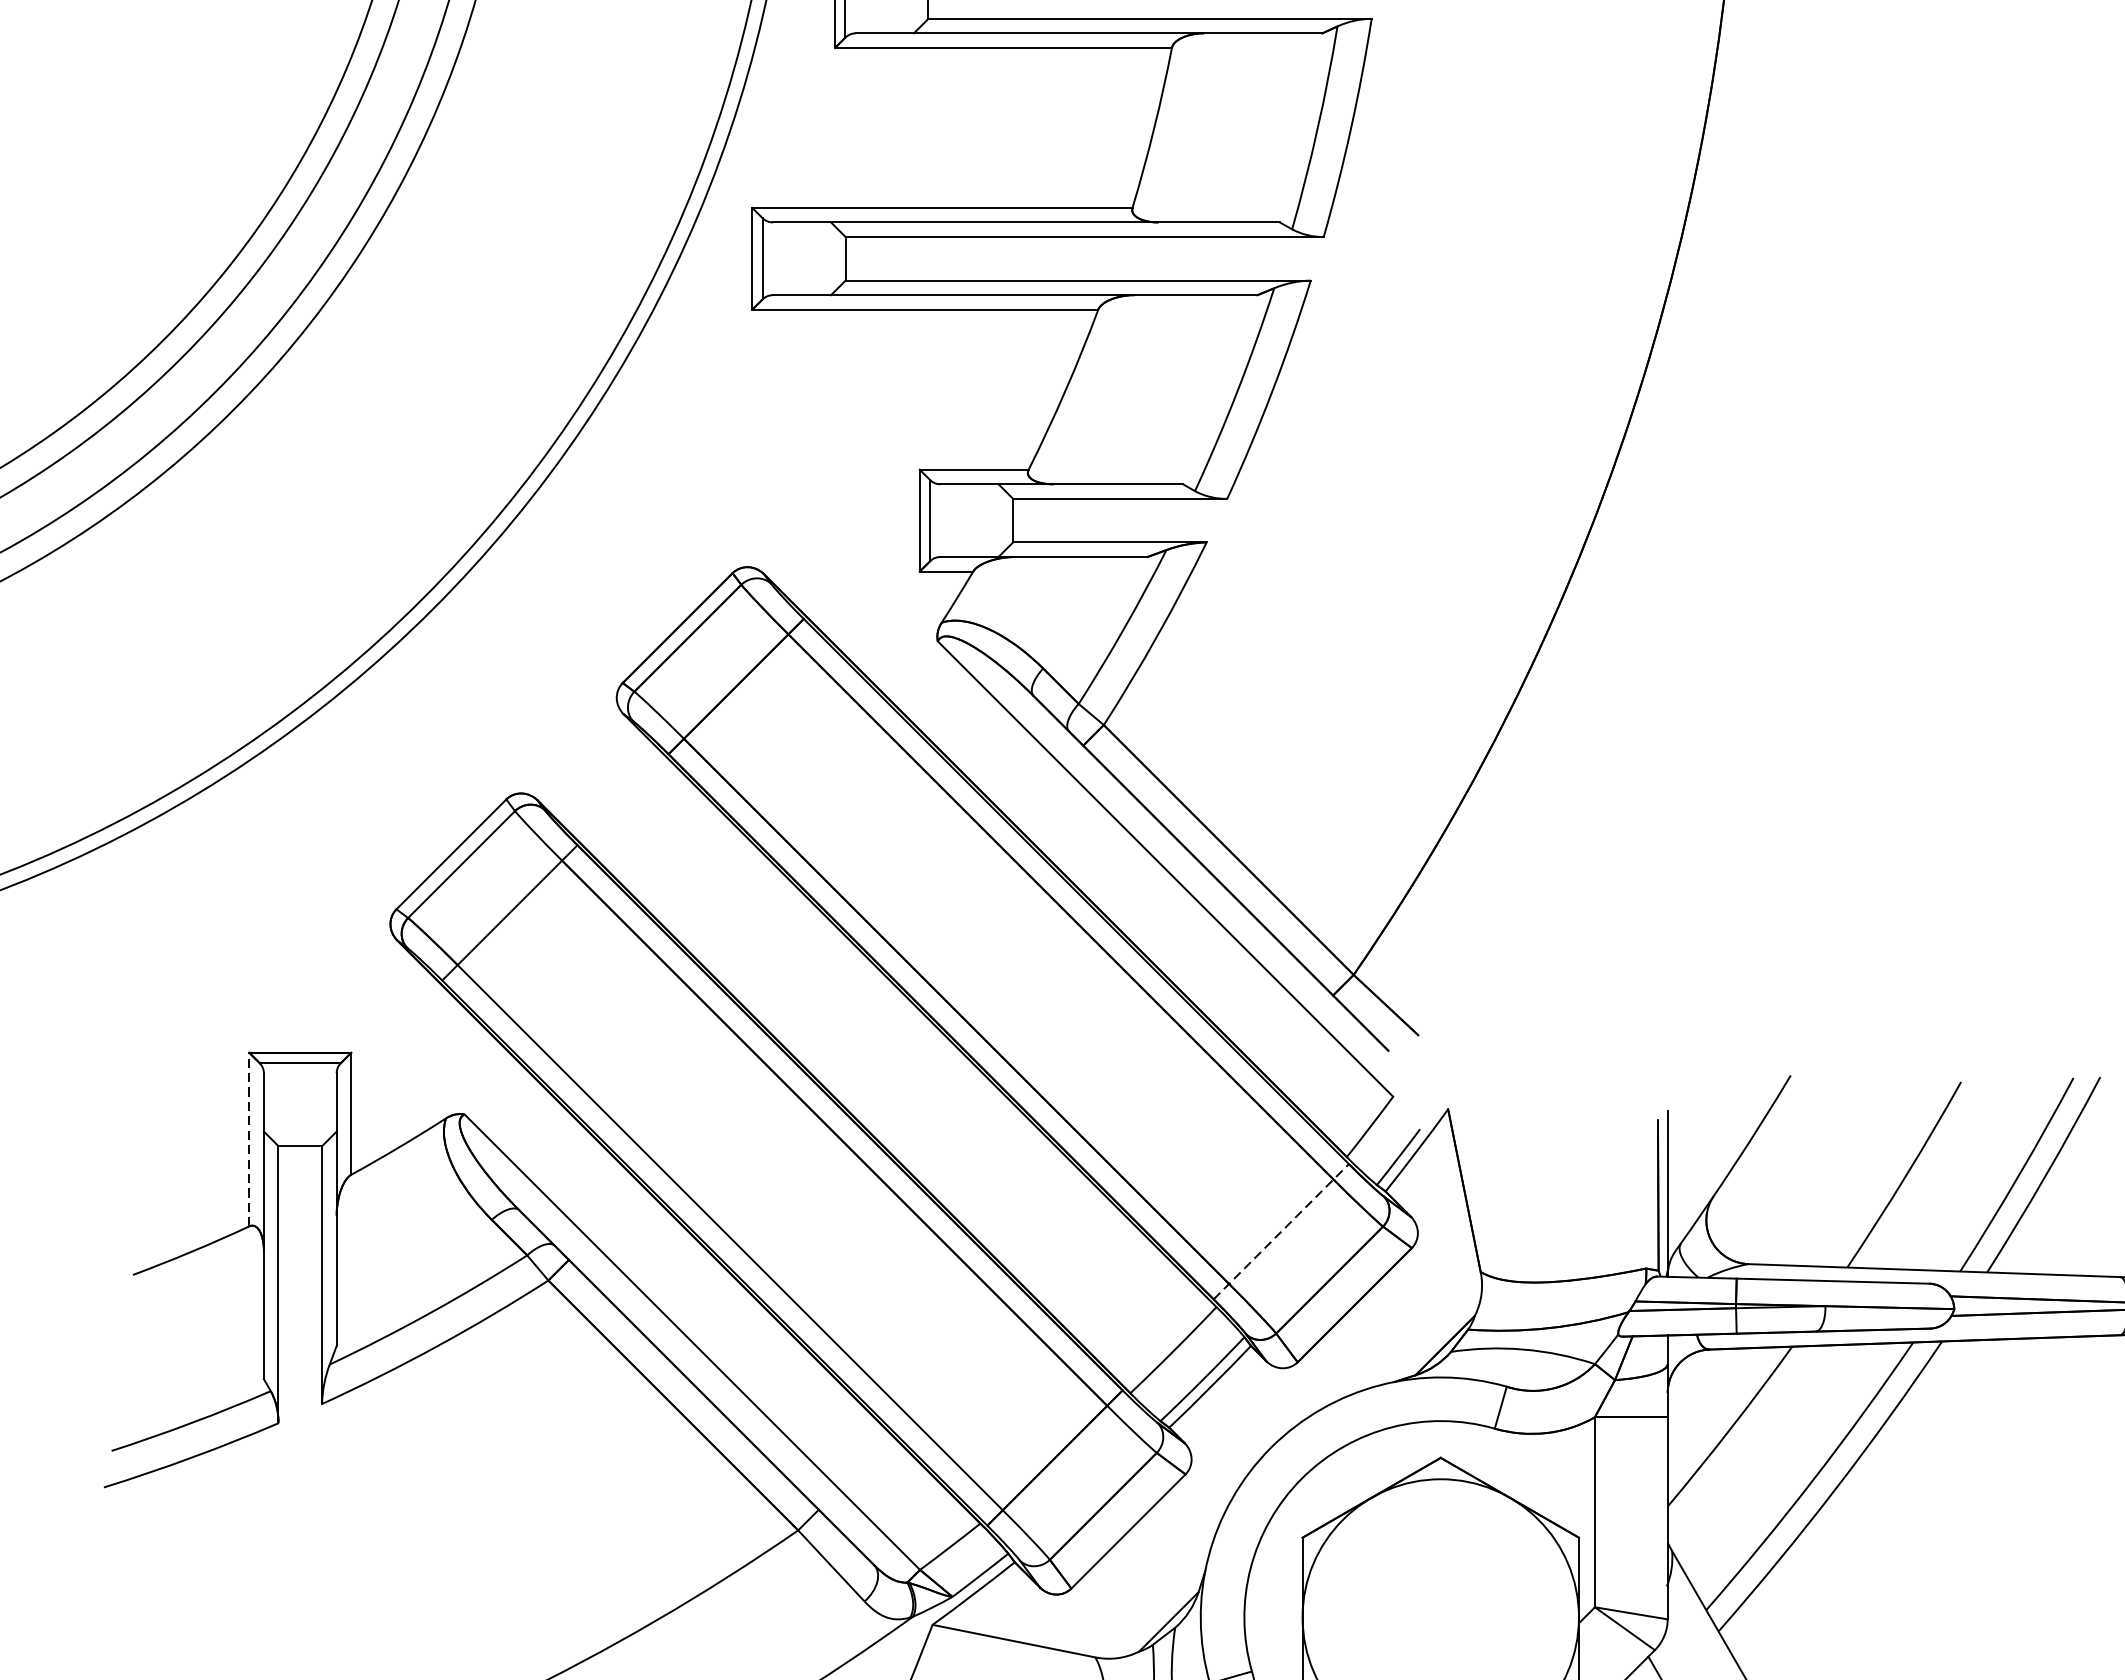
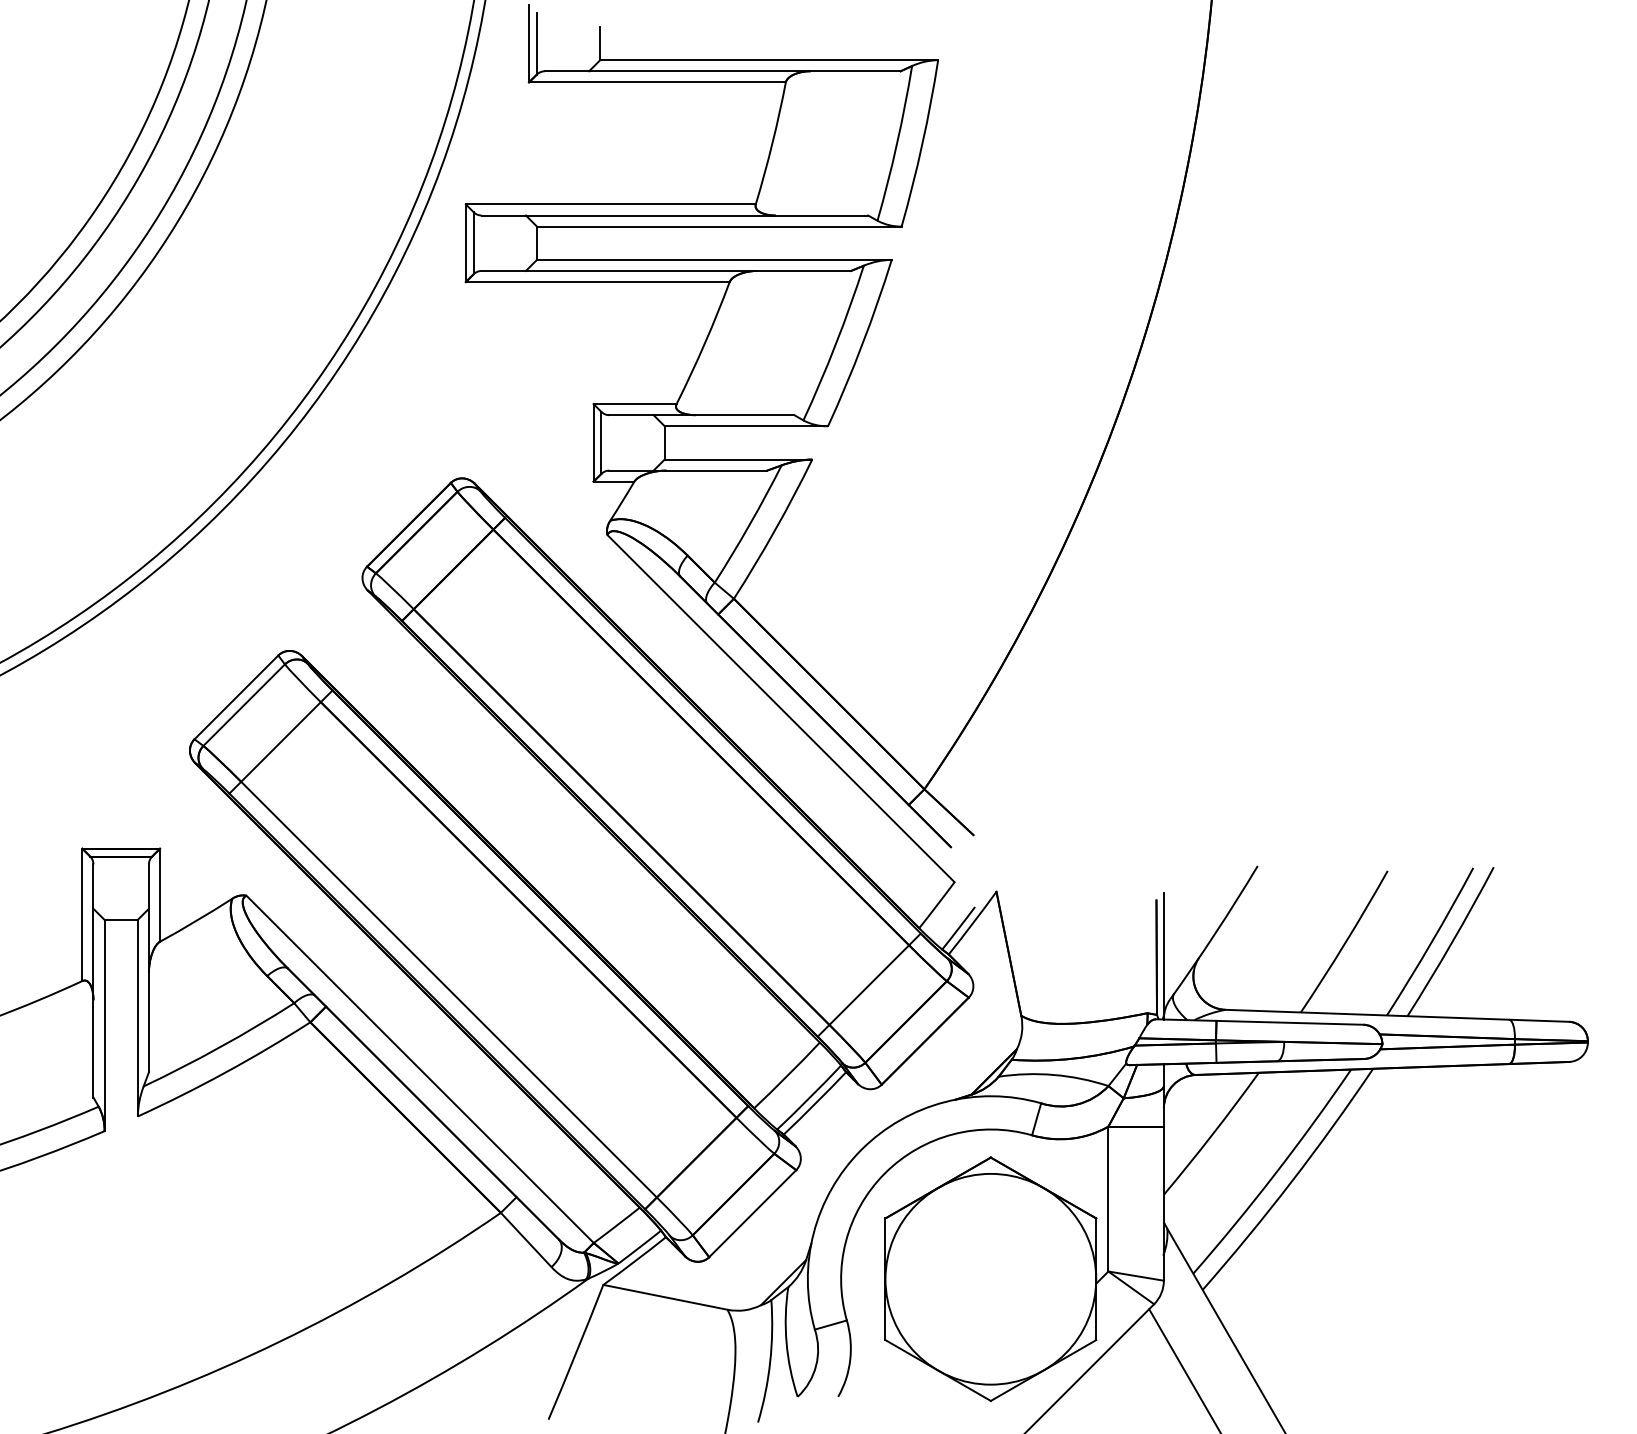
line: (249, 1139) -> (82, 914), dashed -> solid
line: (1281, 1232) -> (869, 985), dashed -> solid

